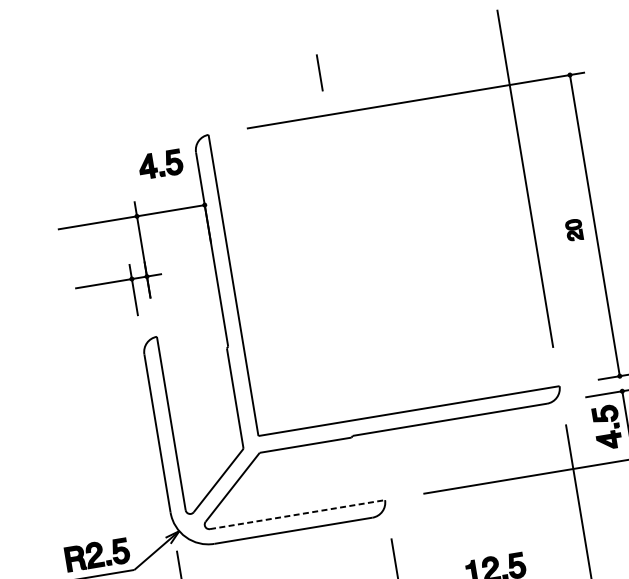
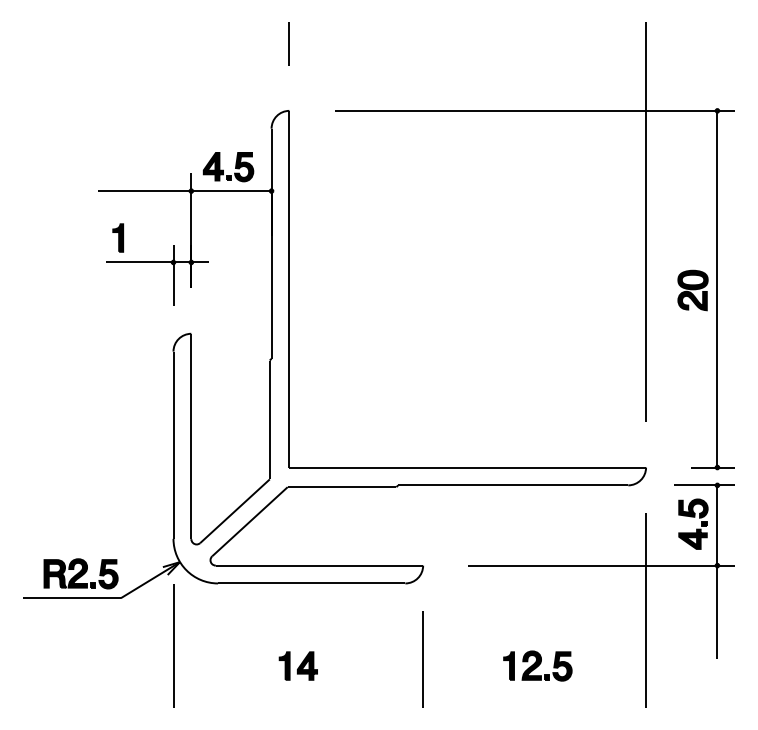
line: (318, 72) -> (288, 43), moved
part: (160, 165) -> (228, 167), moved
part: (574, 230) -> (692, 290), size x1.67
part: (82, 265) -> (118, 237), added
line: (297, 514) -> (319, 565), dashed -> solid

